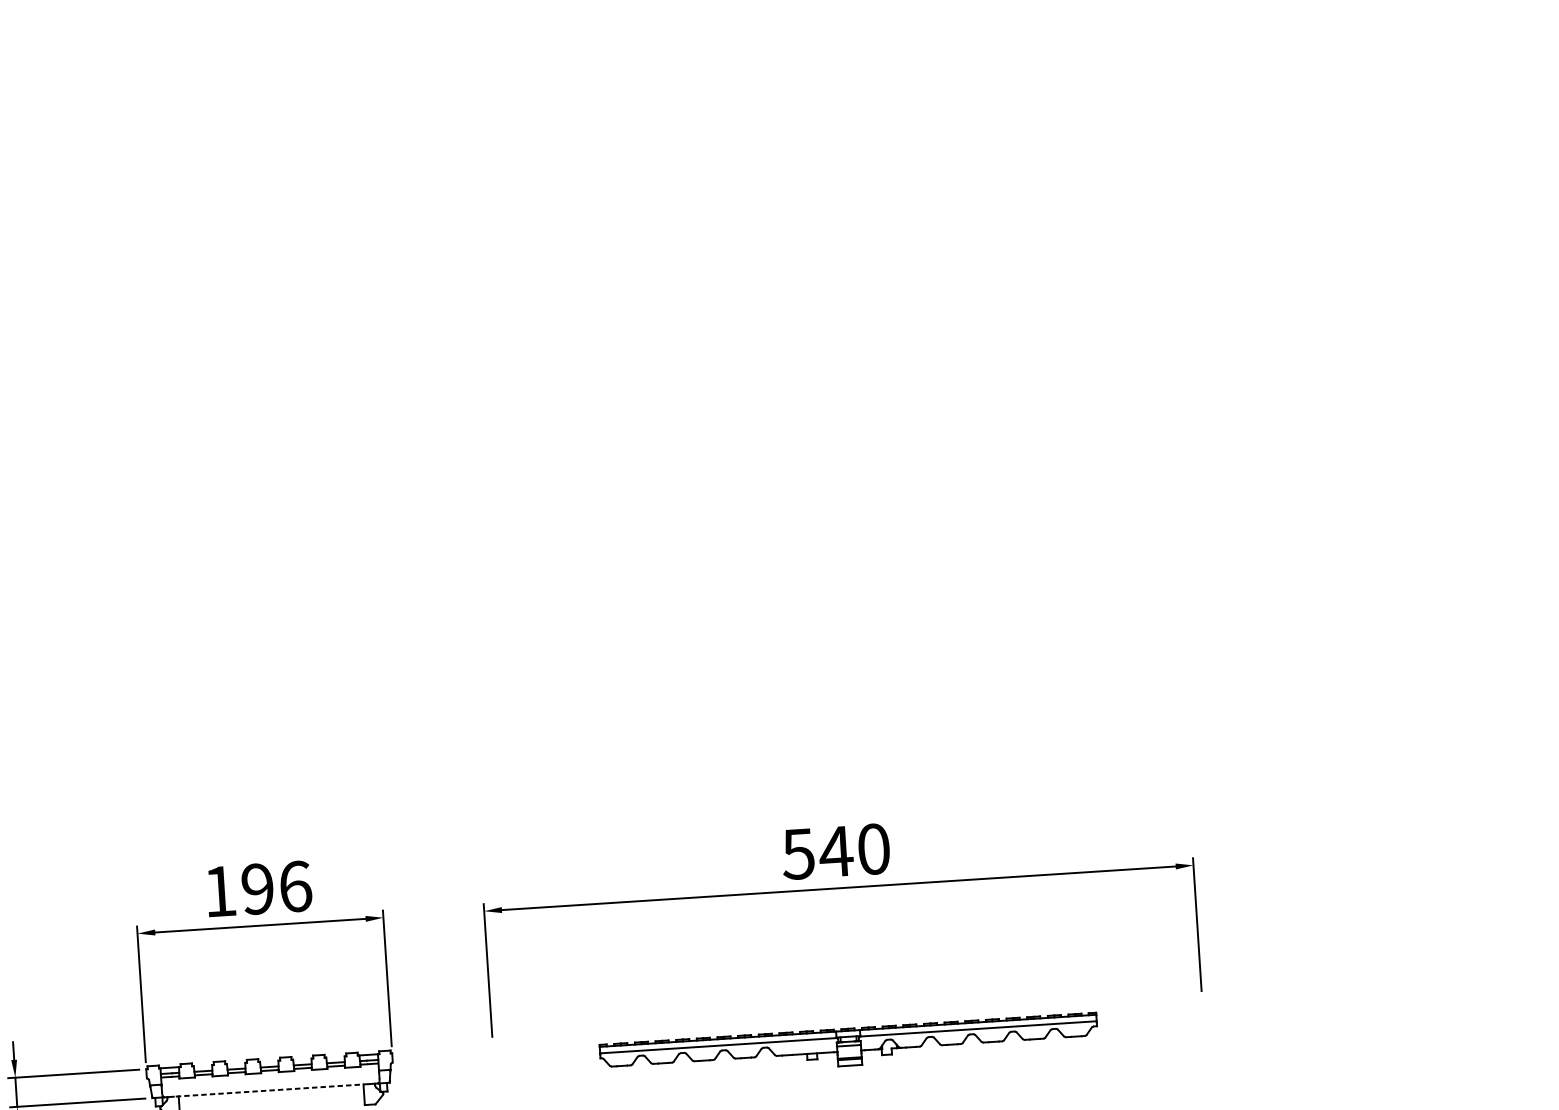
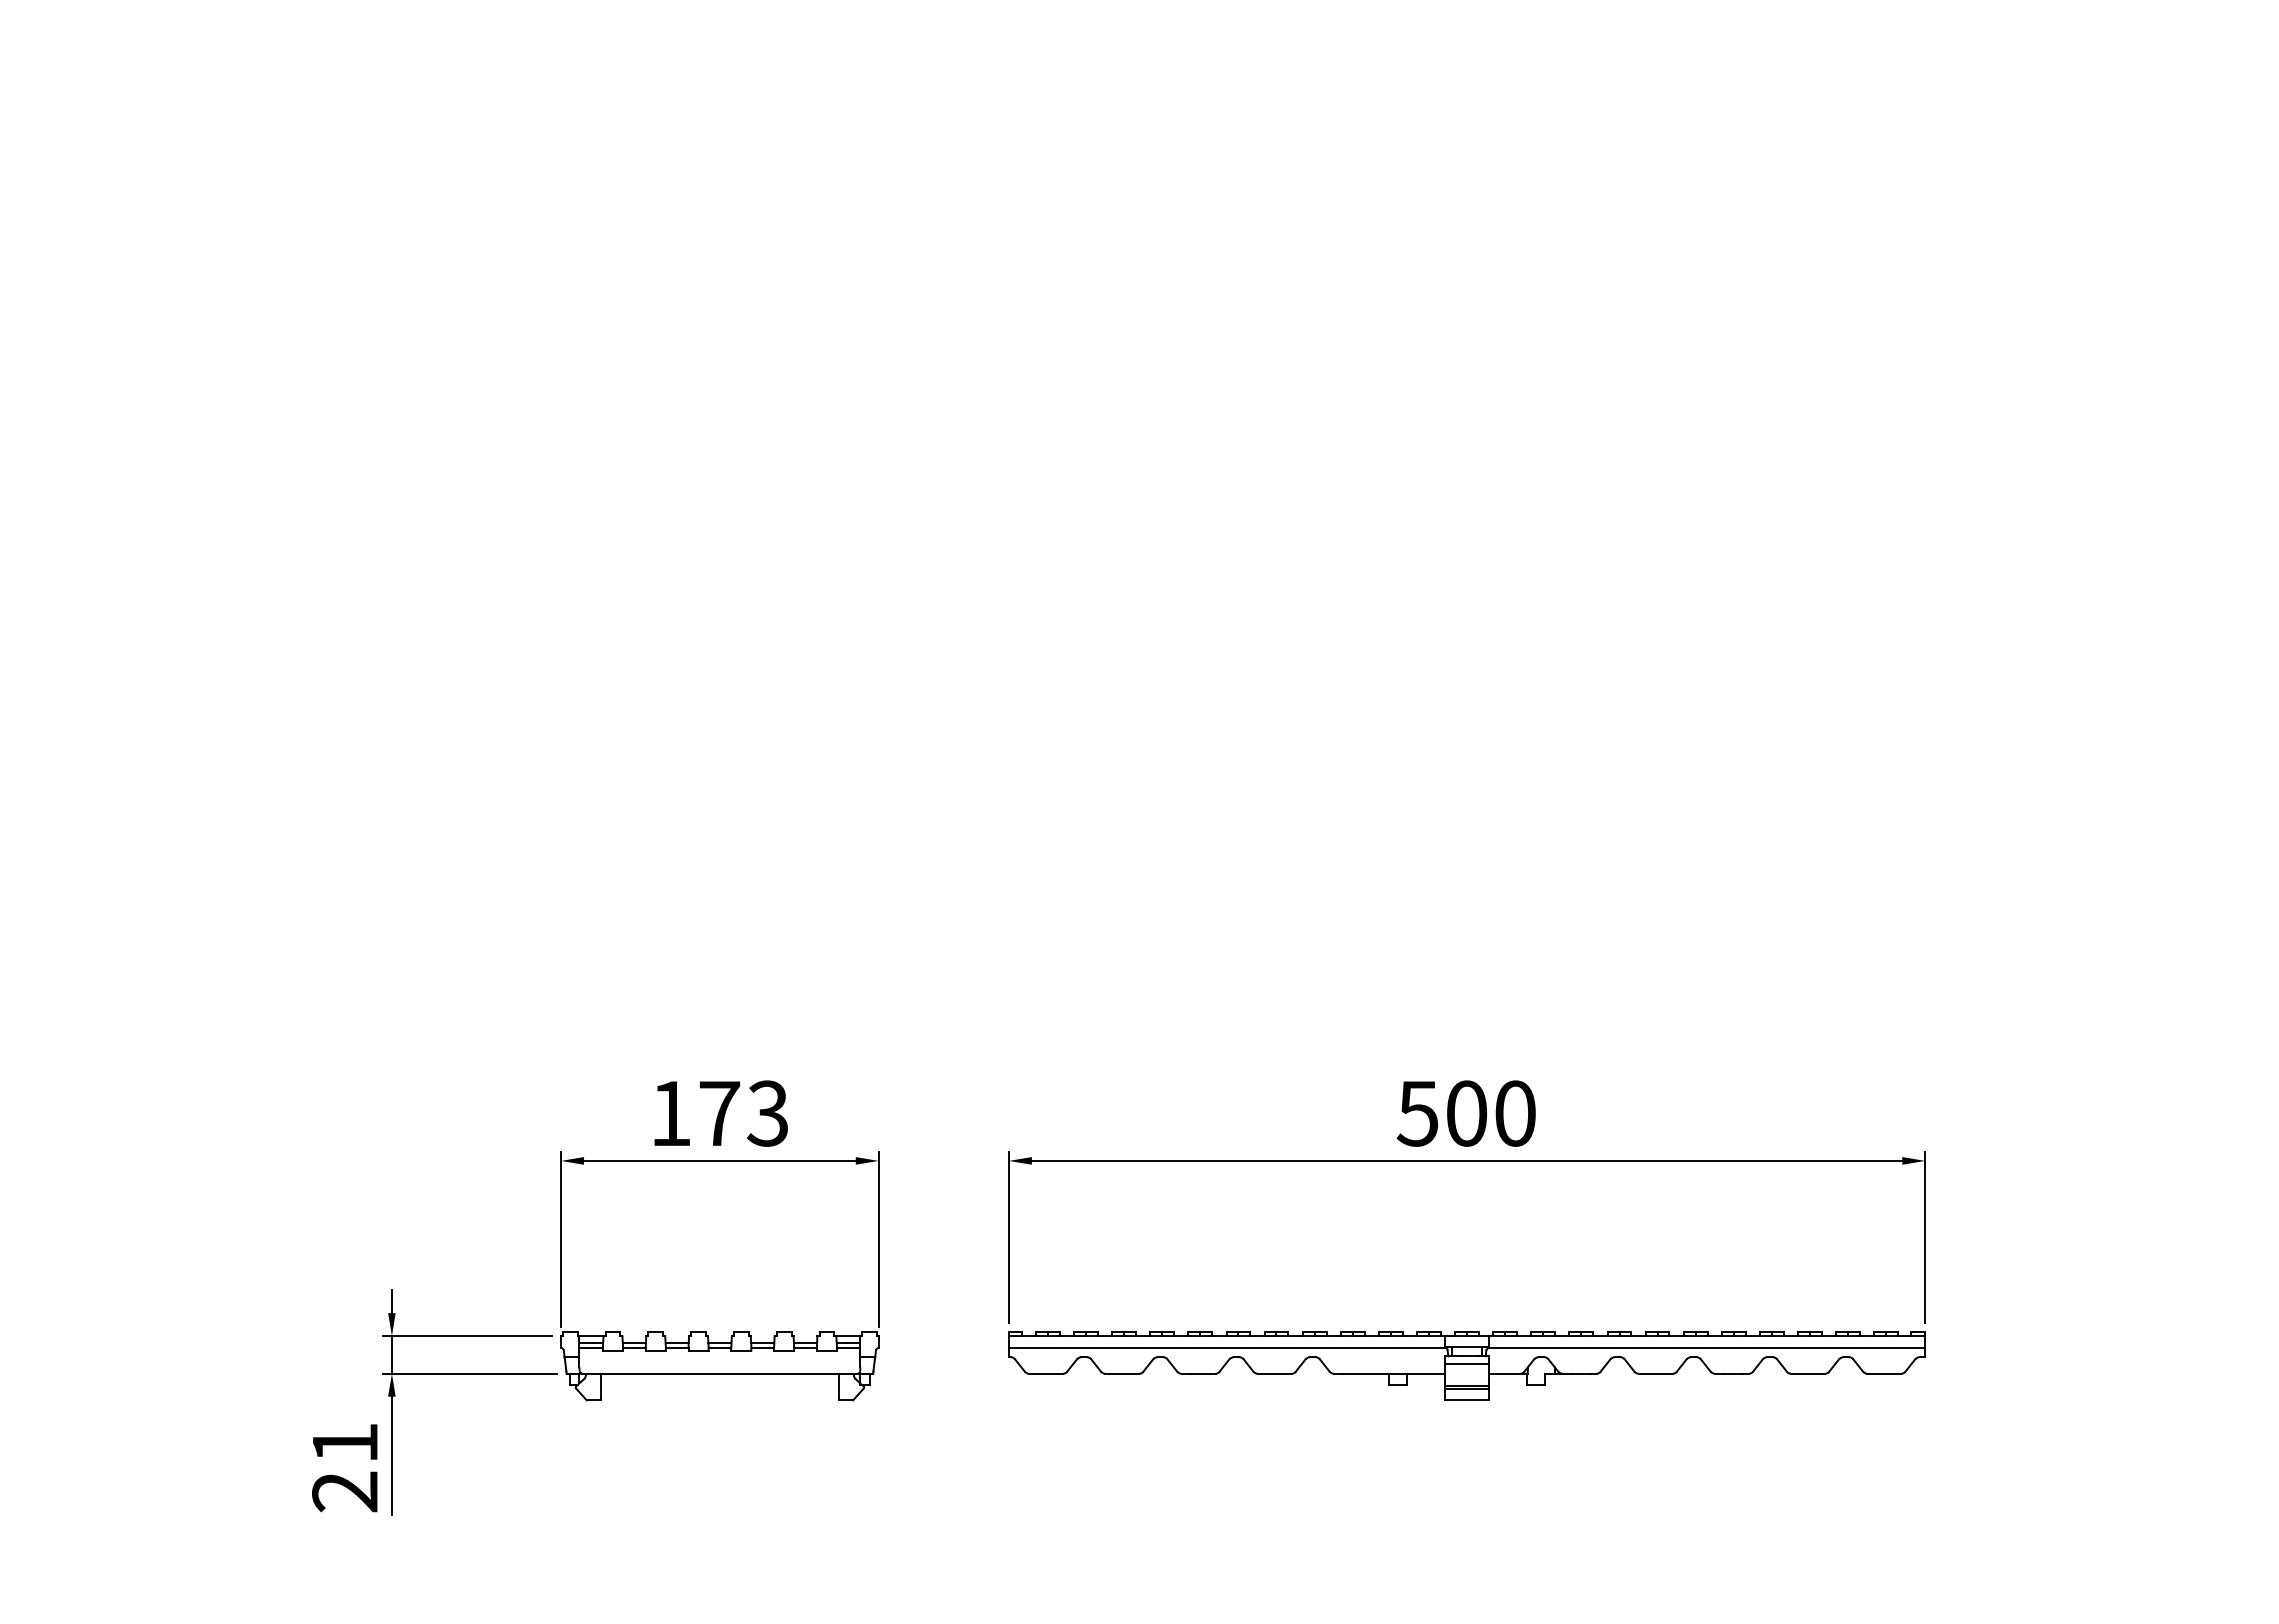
text: (836, 851) -> (1466, 1113), 540 -> 500
text: (277, 887) -> (744, 1113), 196 -> 173
part: (848, 1046) -> (1466, 1365), size x1.43
line: (270, 1090) -> (719, 1373), dashed -> solid

